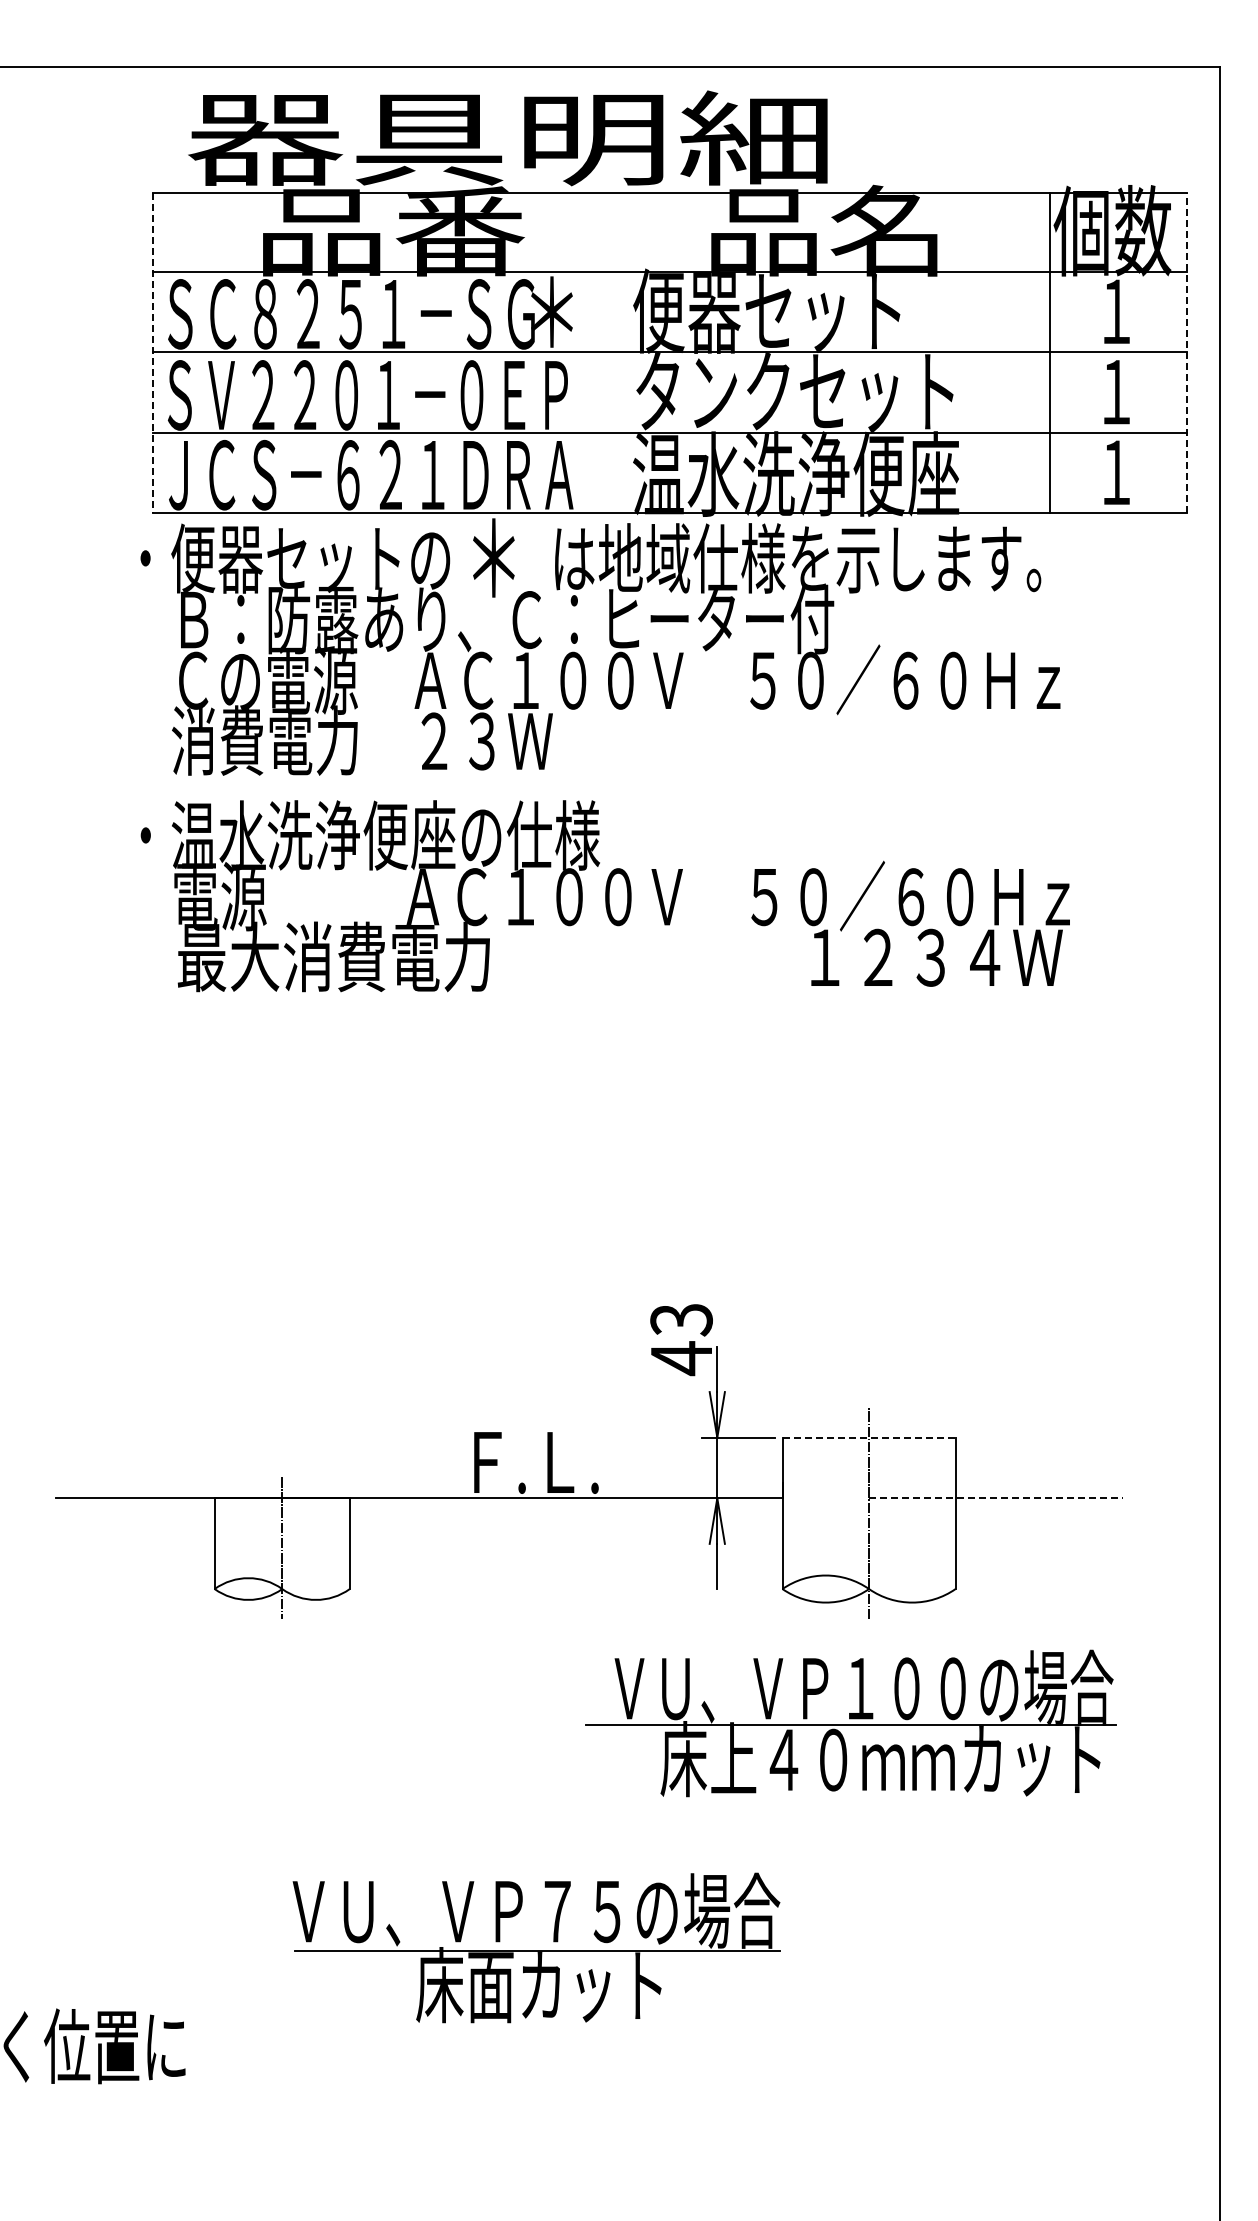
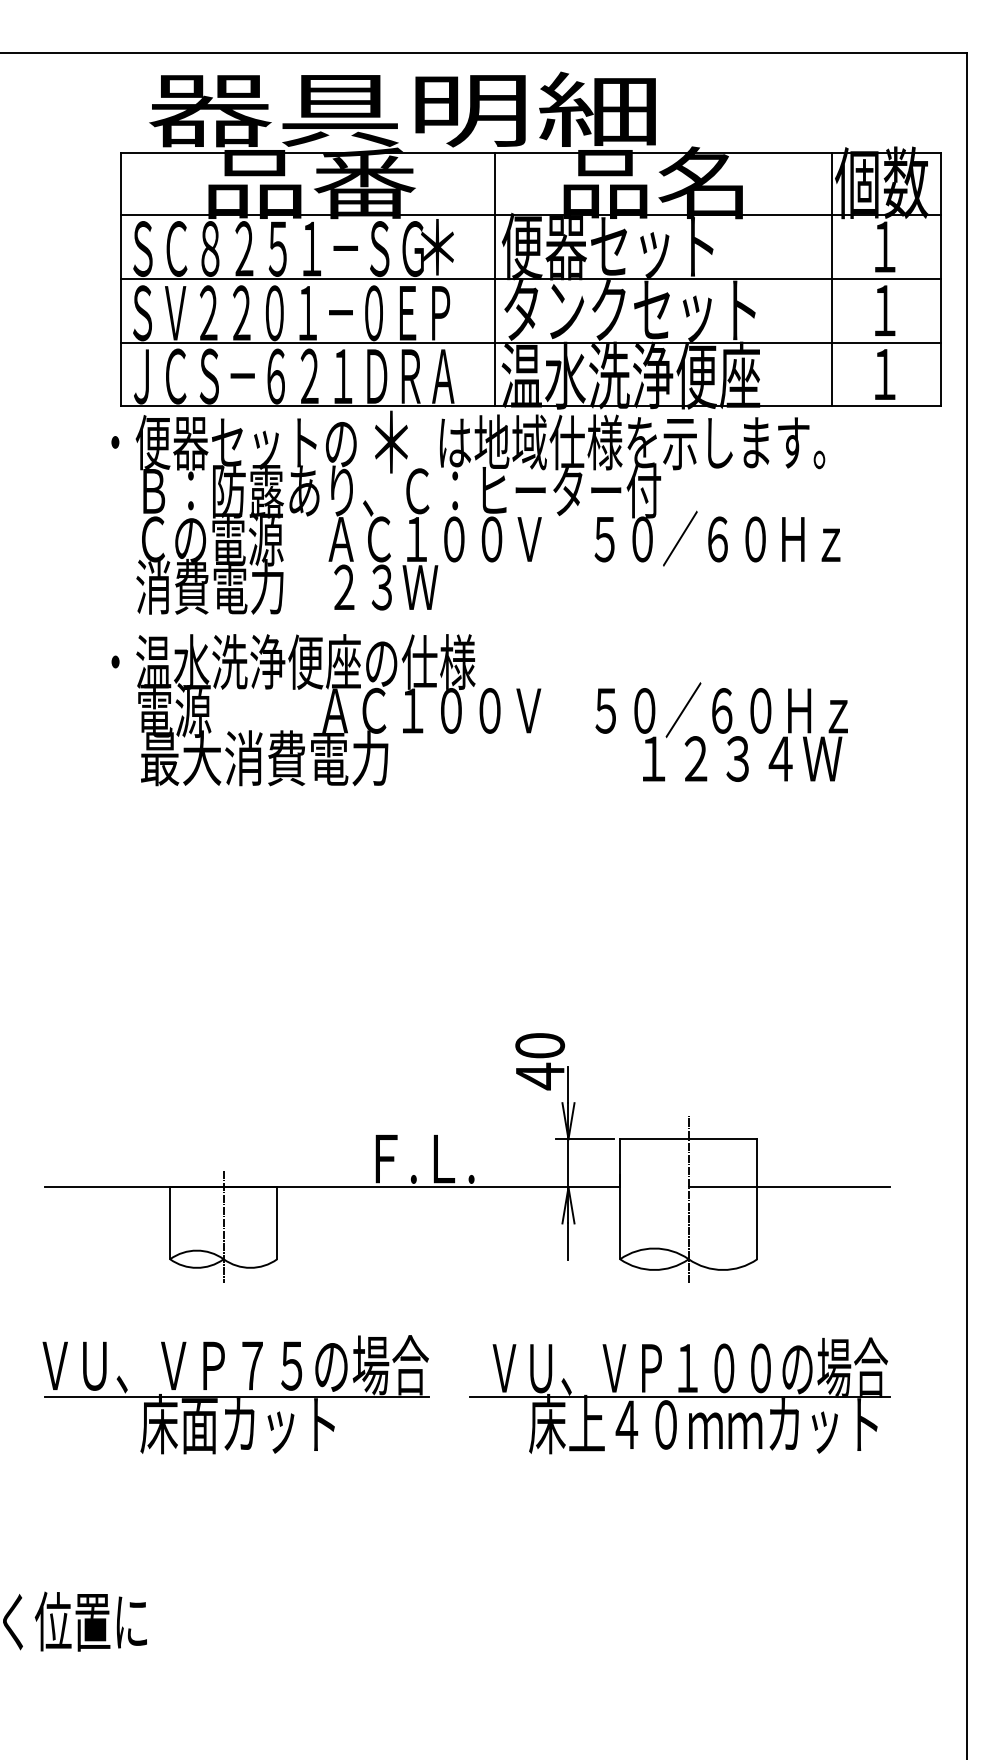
line: (625, 352) -> (495, 279), added
line: (1186, 352) -> (940, 279), dashed -> solid
line: (152, 353) -> (120, 280), dashed -> solid
text: (681, 1319) -> (540, 1045), 43 -> 40
line: (869, 1437) -> (689, 1139), dashed -> solid
line: (996, 1498) -> (789, 1187), dashed -> solid
part: (850, 1723) -> (679, 1395), moved
part: (536, 1947) -> (235, 1394), moved

